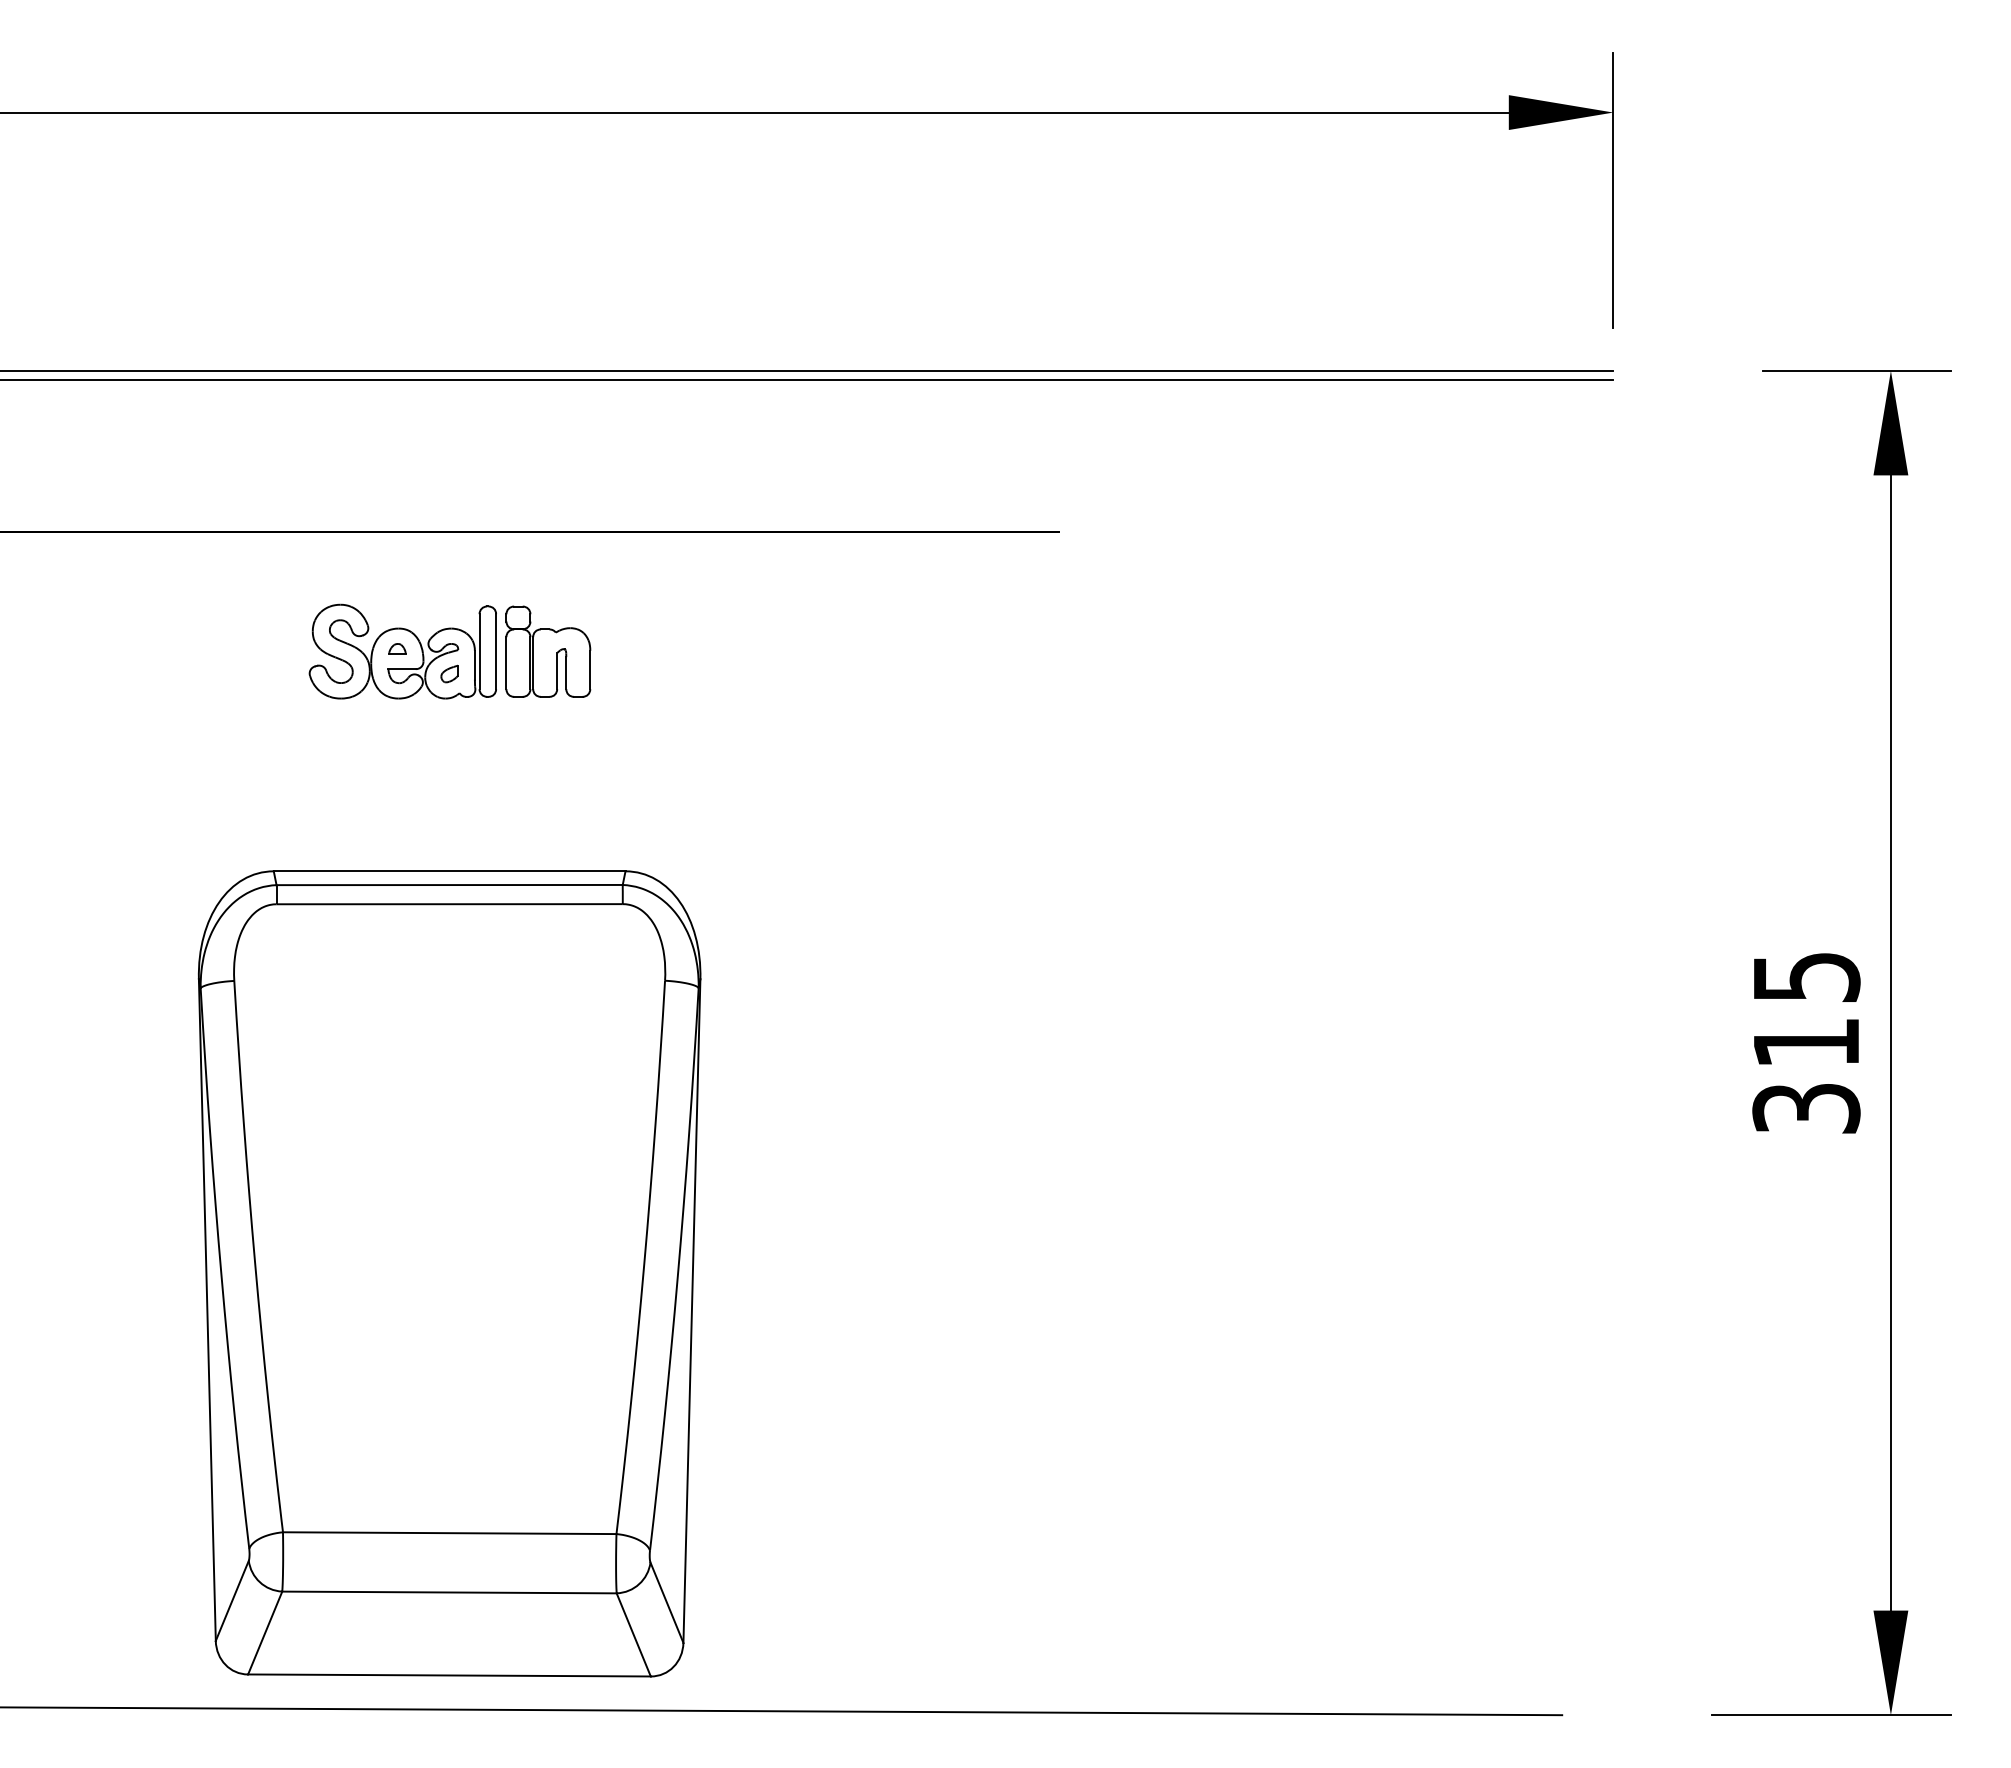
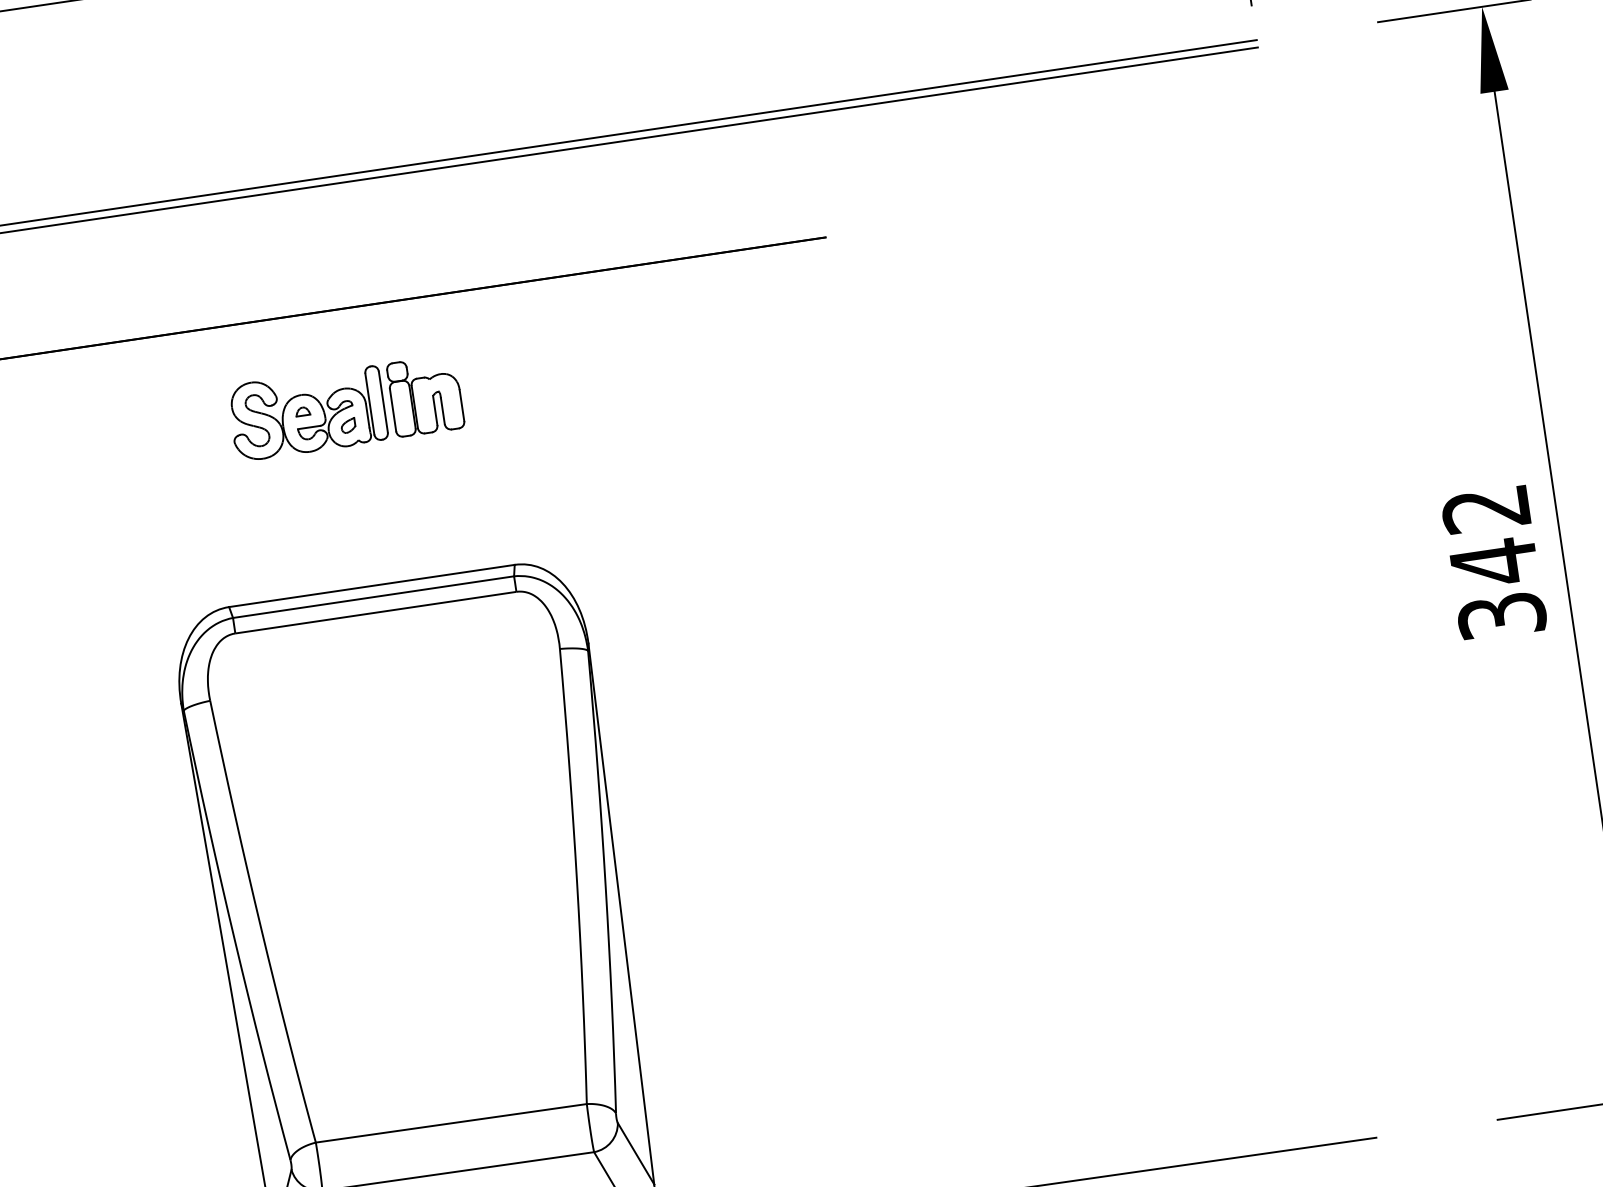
text: (1806, 1011) -> (1490, 537), 315 -> 342

